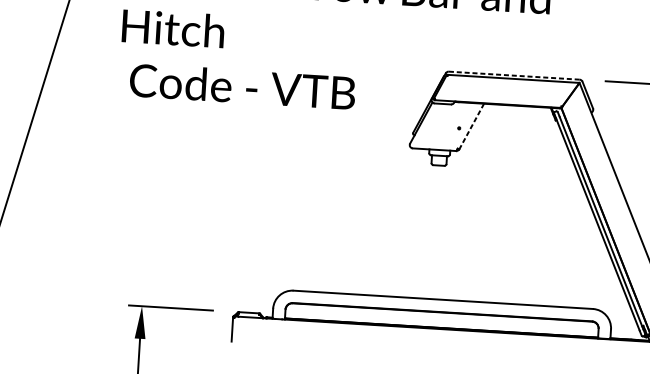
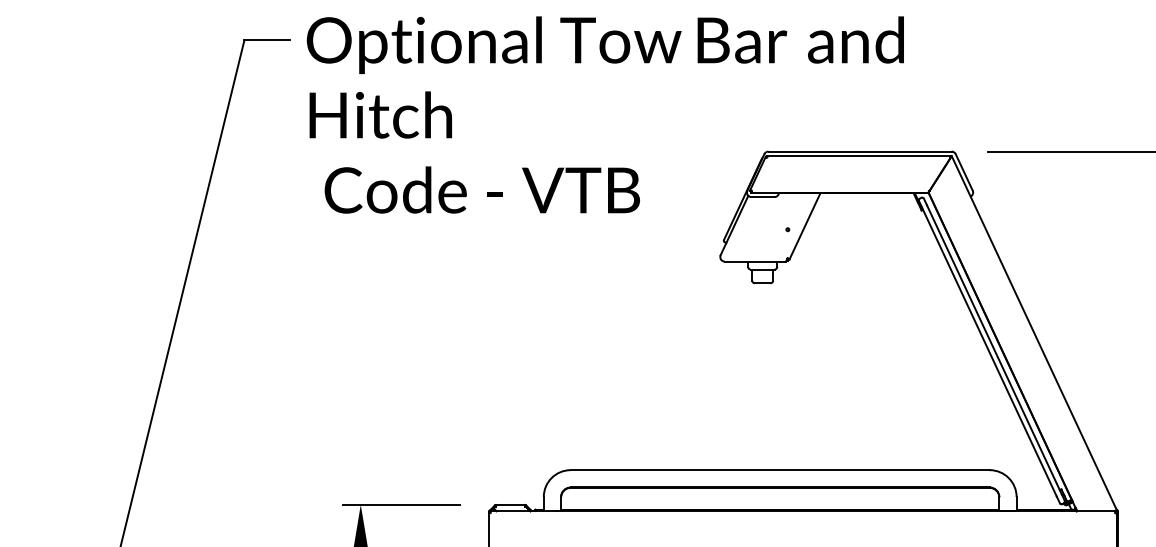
line: (514, 75) -> (860, 151), dashed -> solid
line: (471, 126) -> (804, 226), dashed -> solid

